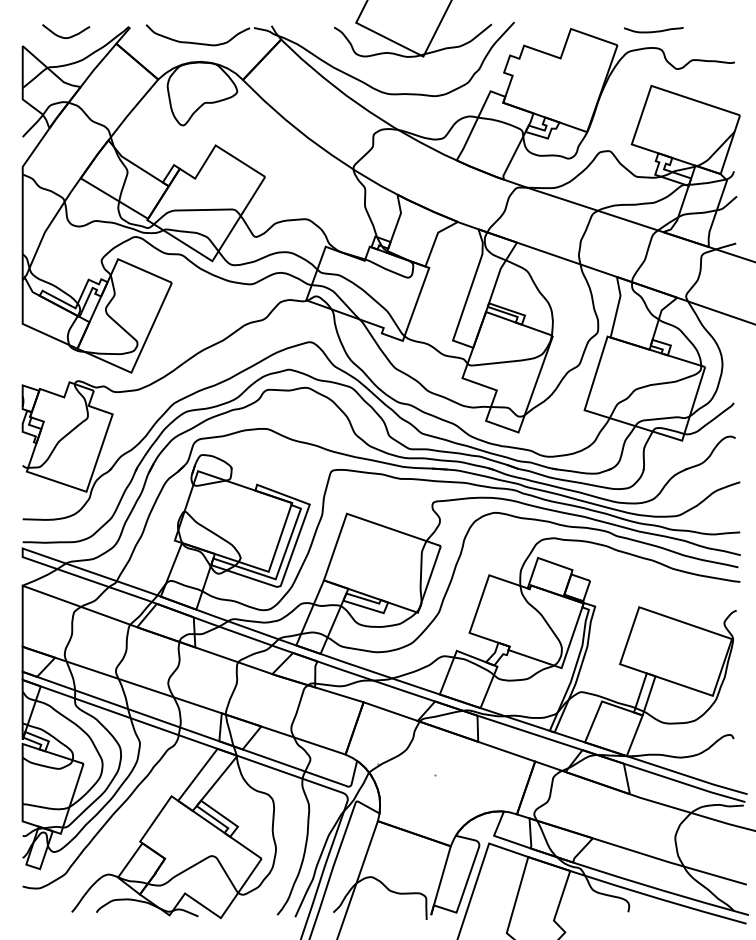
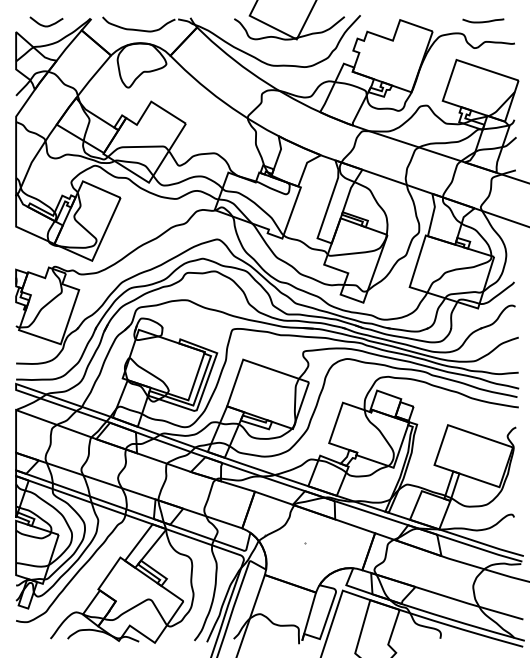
curve: (653, 31) -> (483, 21), moved

